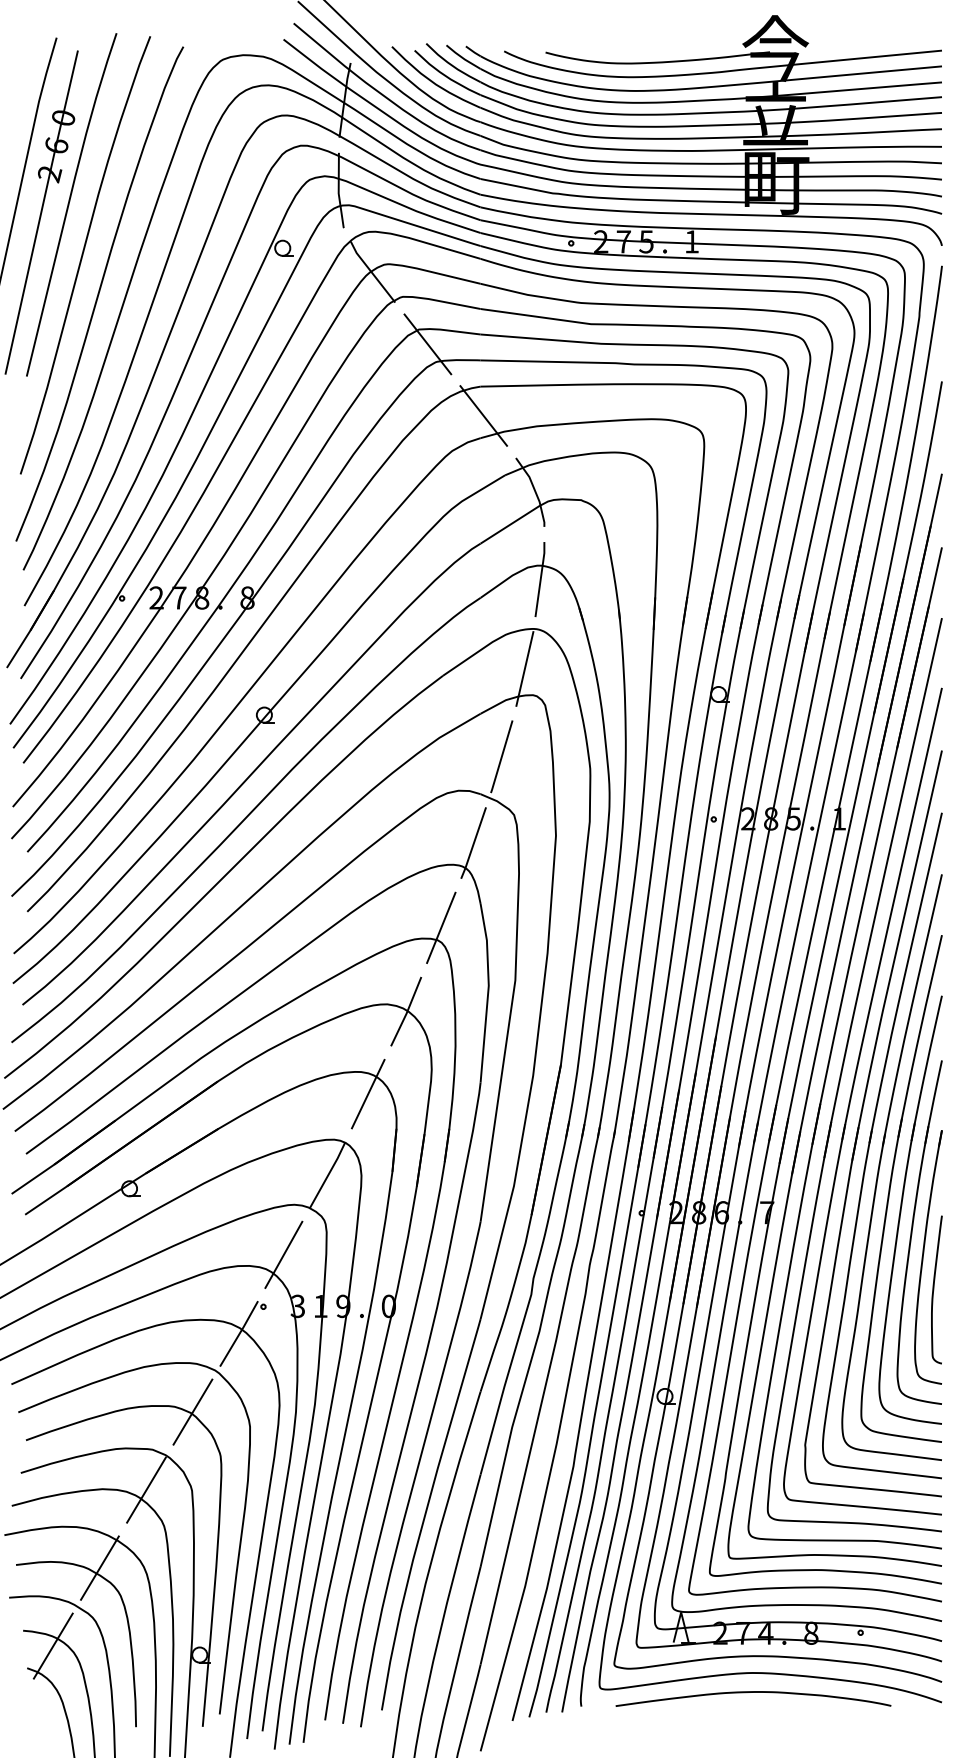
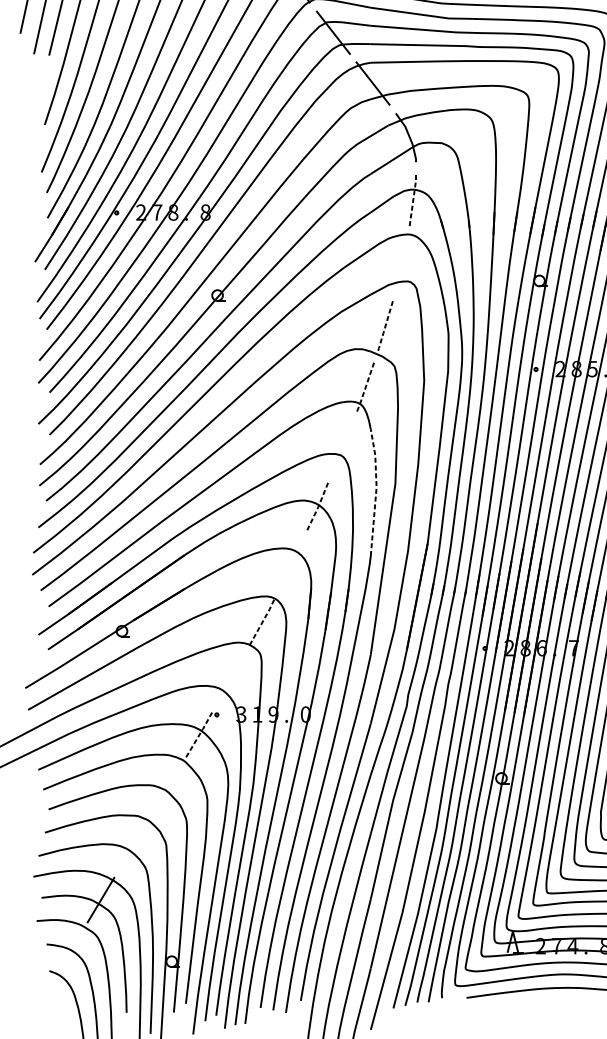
line: (540, 578) -> (413, 198), solid -> dashed
line: (524, 668) -> (401, 262), removed
line: (501, 757) -> (385, 325), solid -> dashed
line: (473, 843) -> (365, 386), solid -> dashed
line: (441, 927) -> (343, 446), removed
line: (488, 991) -> (376, 491), solid -> dashed
line: (406, 1012) -> (318, 506), solid -> dashed
line: (367, 1093) -> (290, 563), removed
line: (328, 1174) -> (263, 621), solid -> dashed
line: (283, 1254) -> (231, 677), removed
line: (239, 1333) -> (199, 733), solid -> dashed
line: (192, 1411) -> (166, 789), removed
line: (146, 1489) -> (134, 844), removed
line: (52, 1645) -> (67, 954), removed

